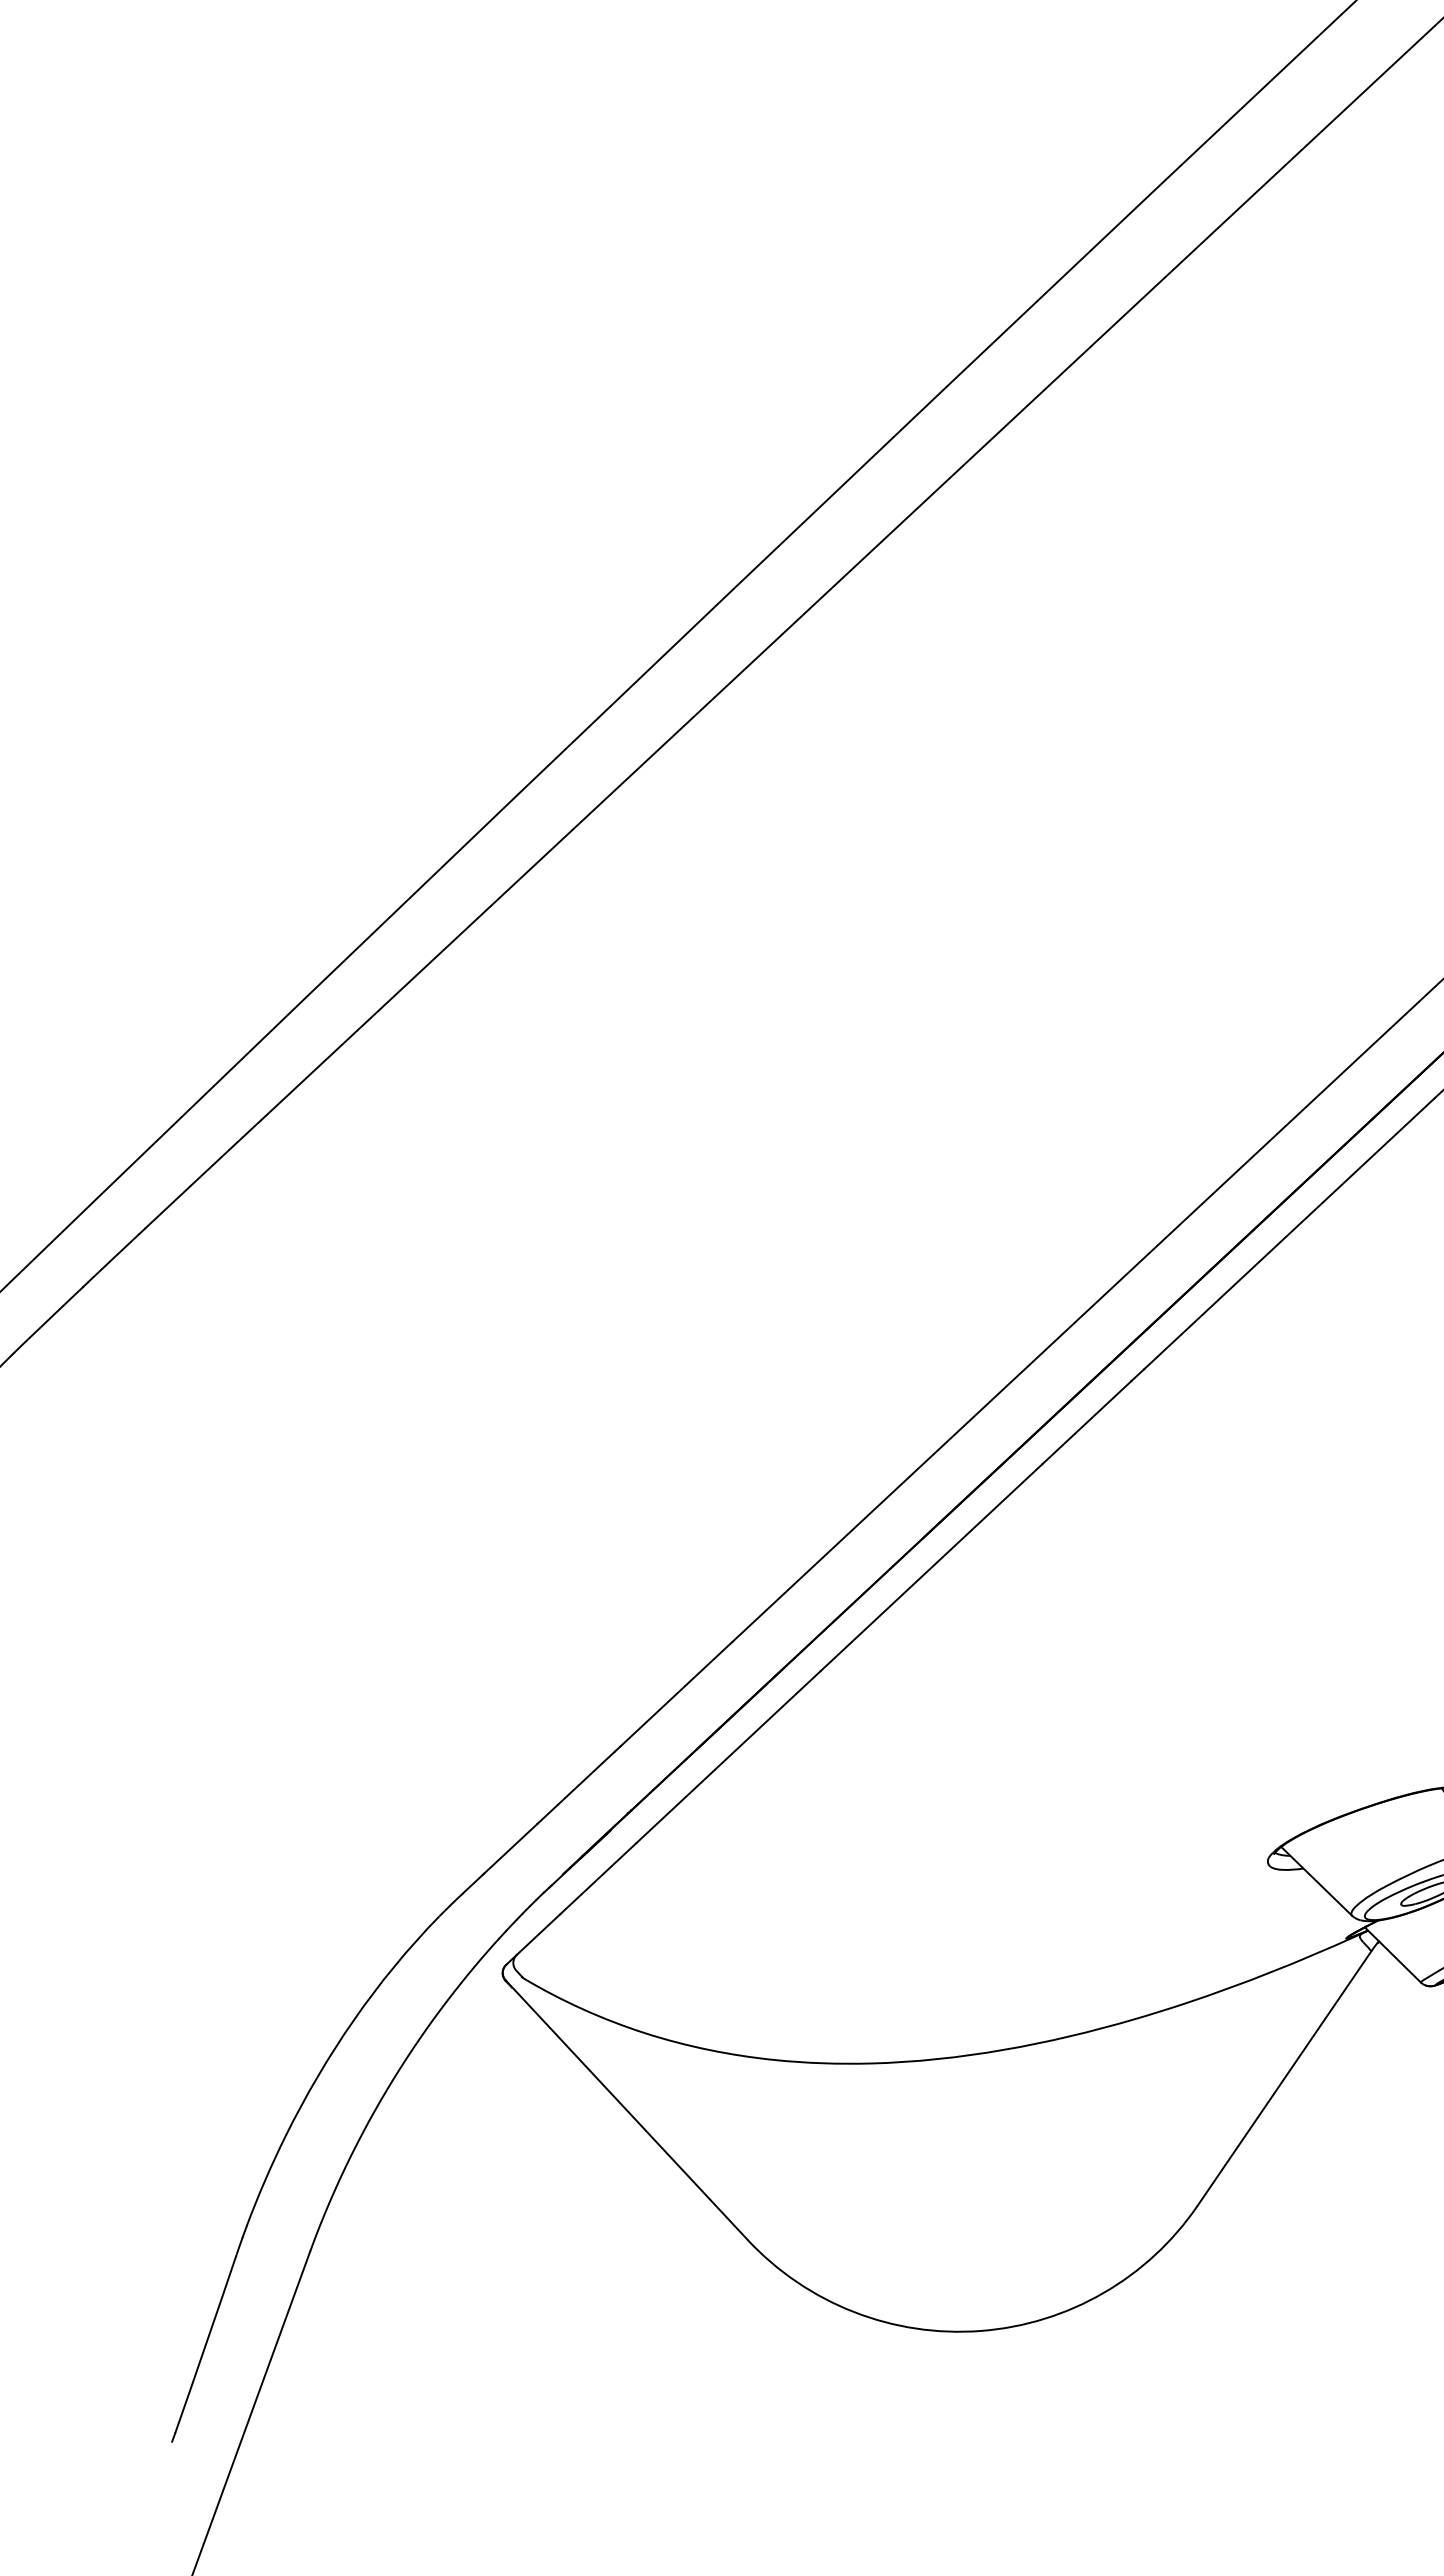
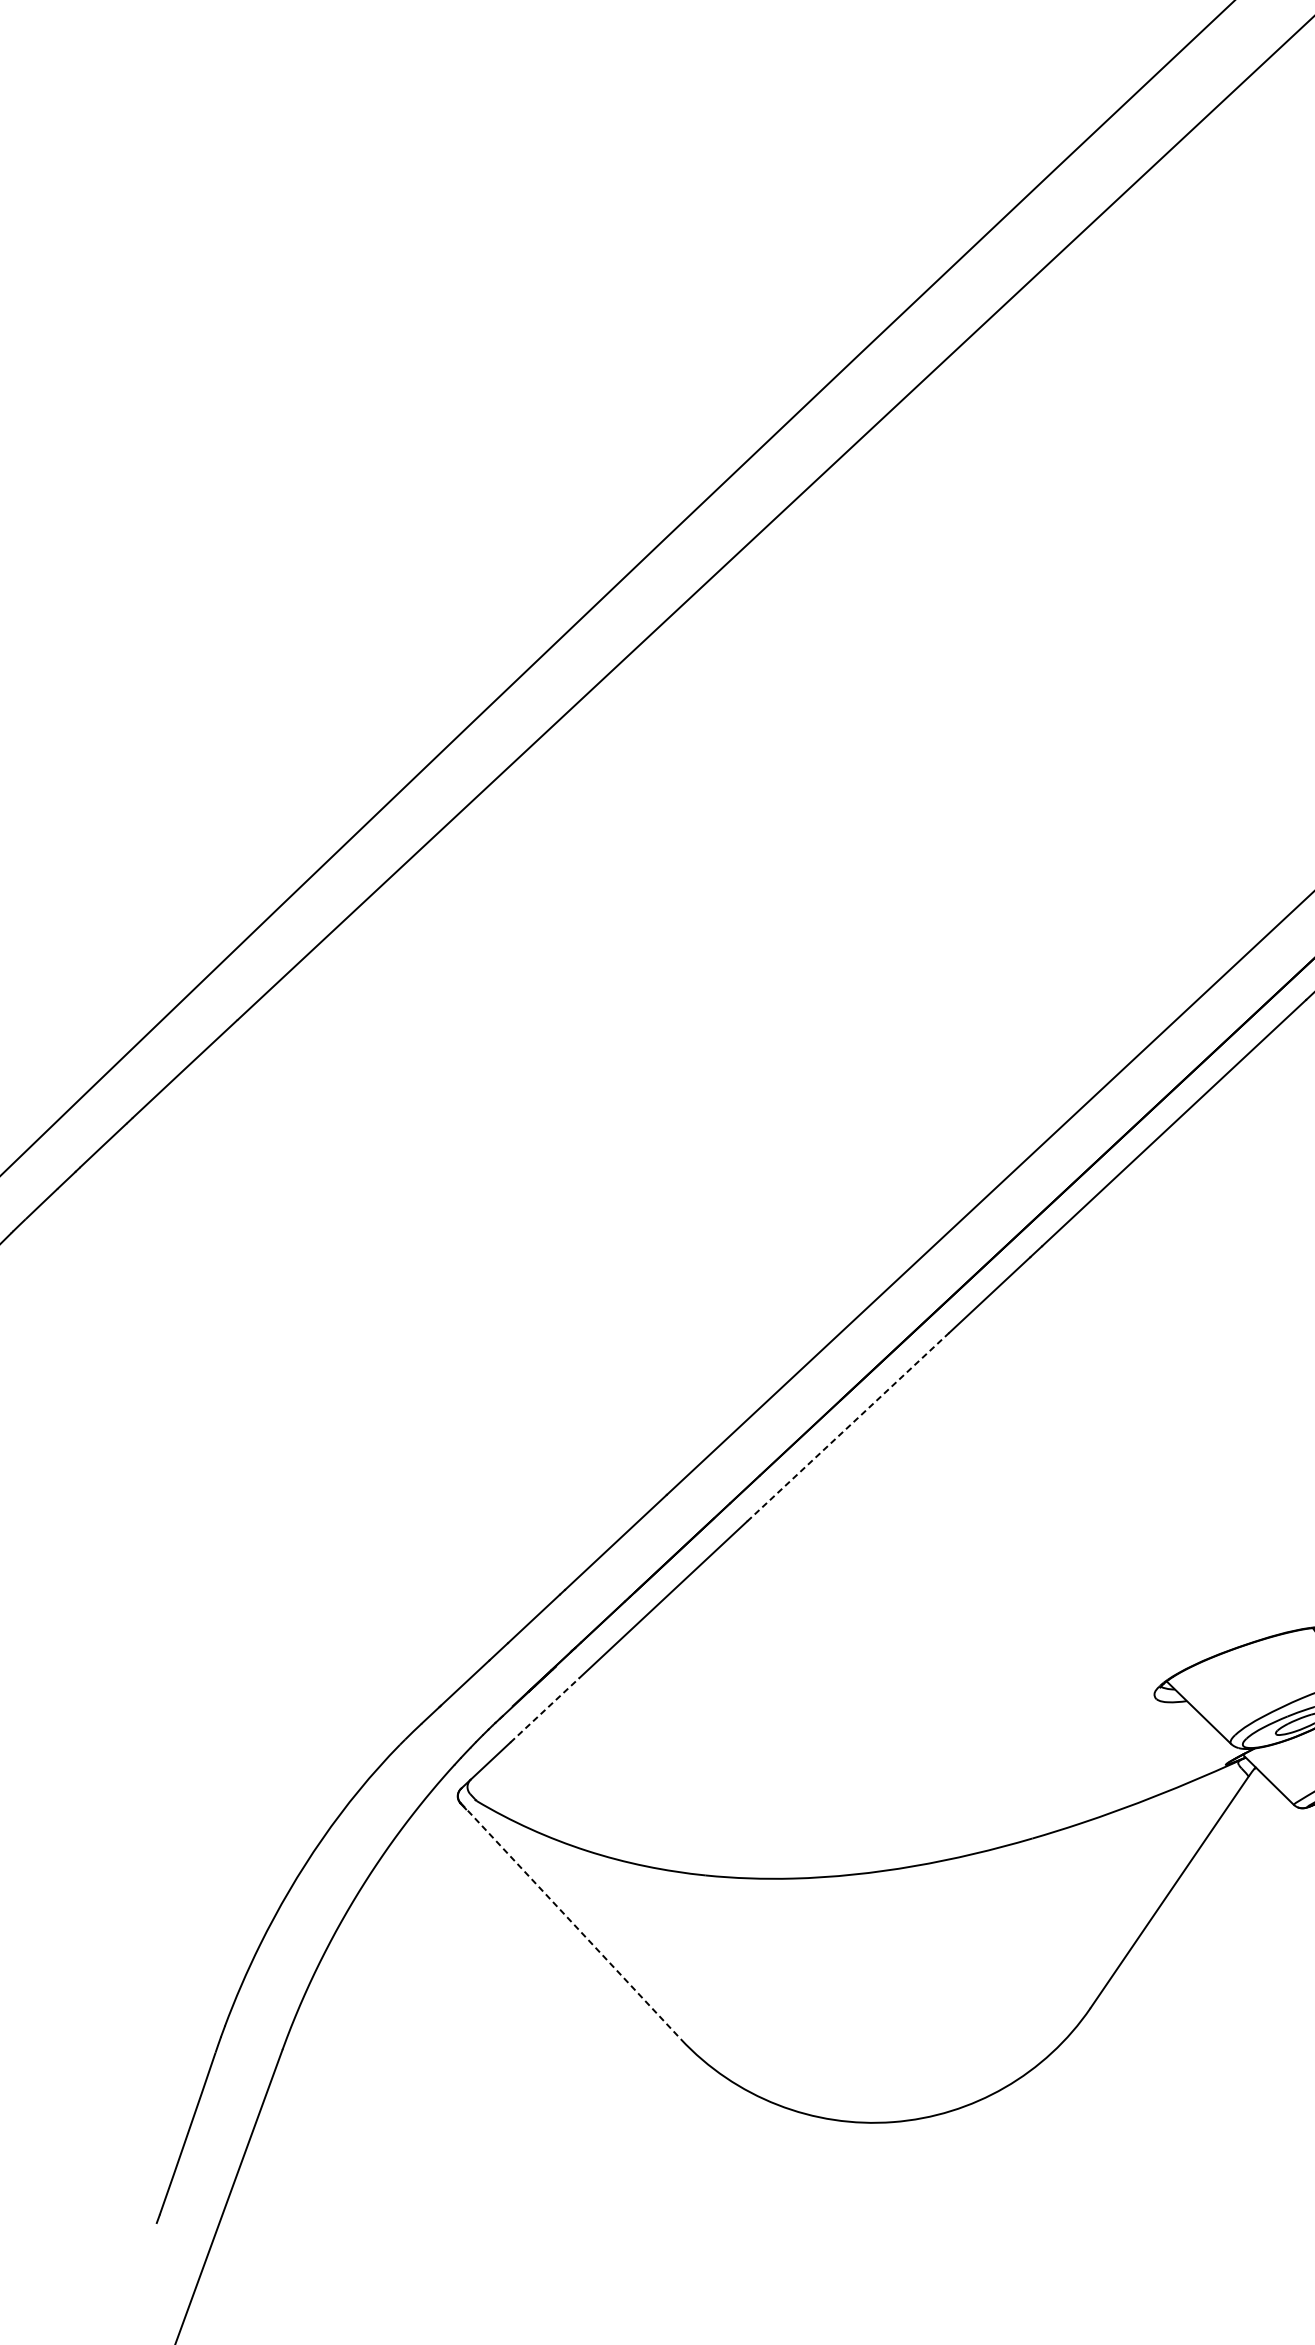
line: (931, 1567) -> (848, 1426), solid -> dashed
line: (598, 1878) -> (545, 1710), solid -> dashed
line: (627, 2110) -> (571, 1921), solid -> dashed

